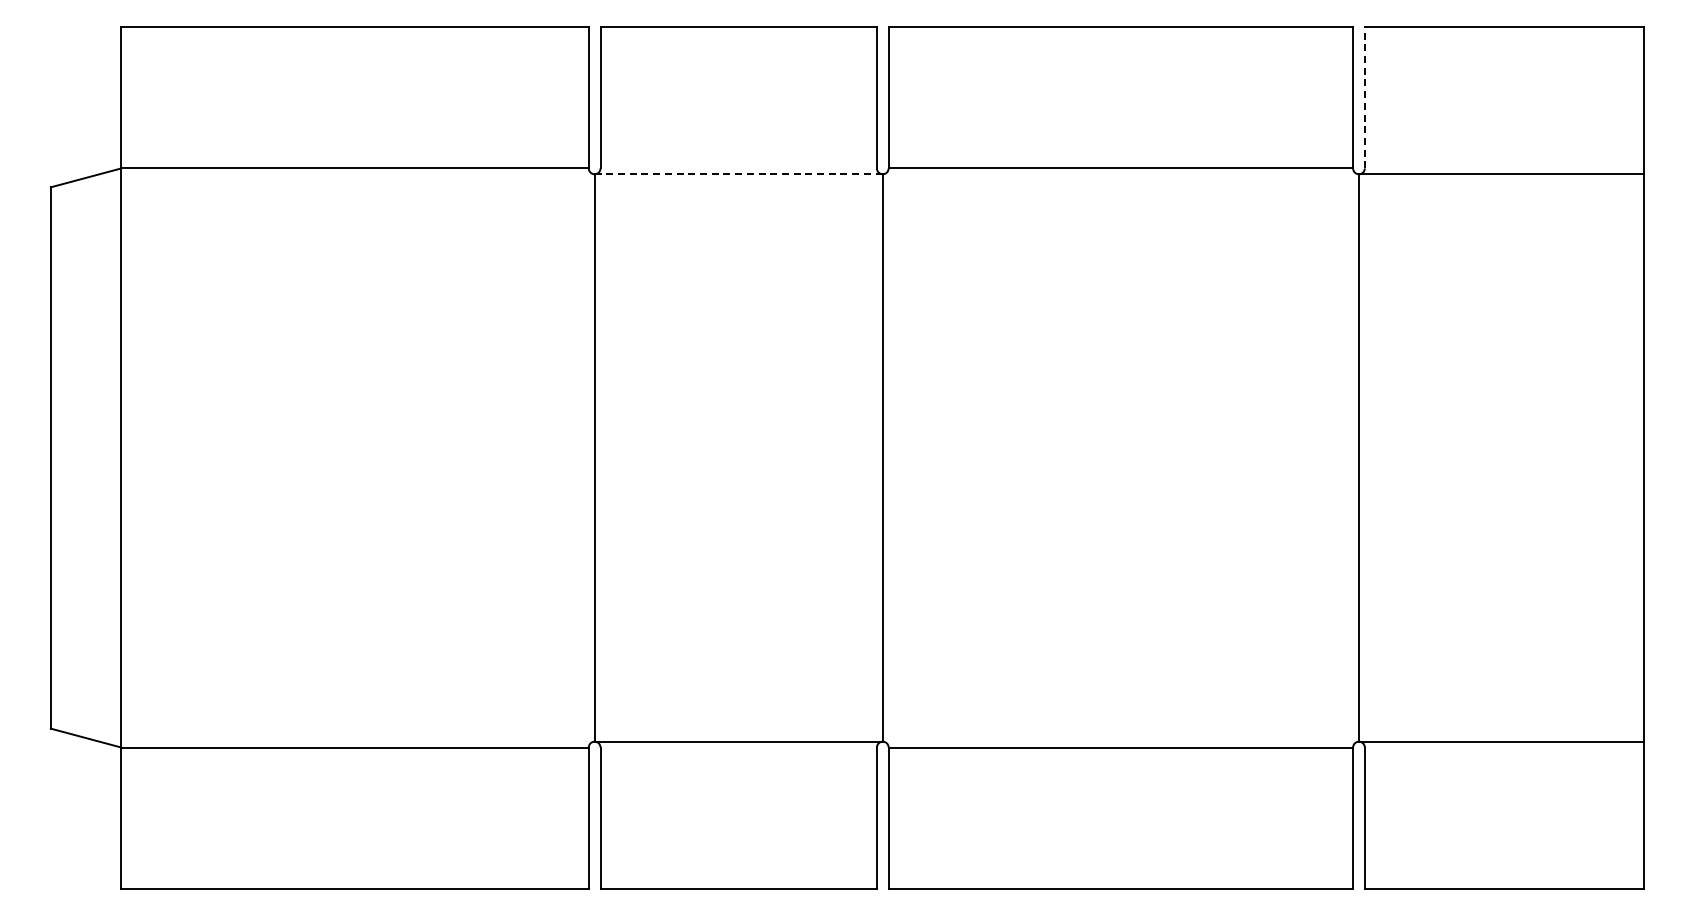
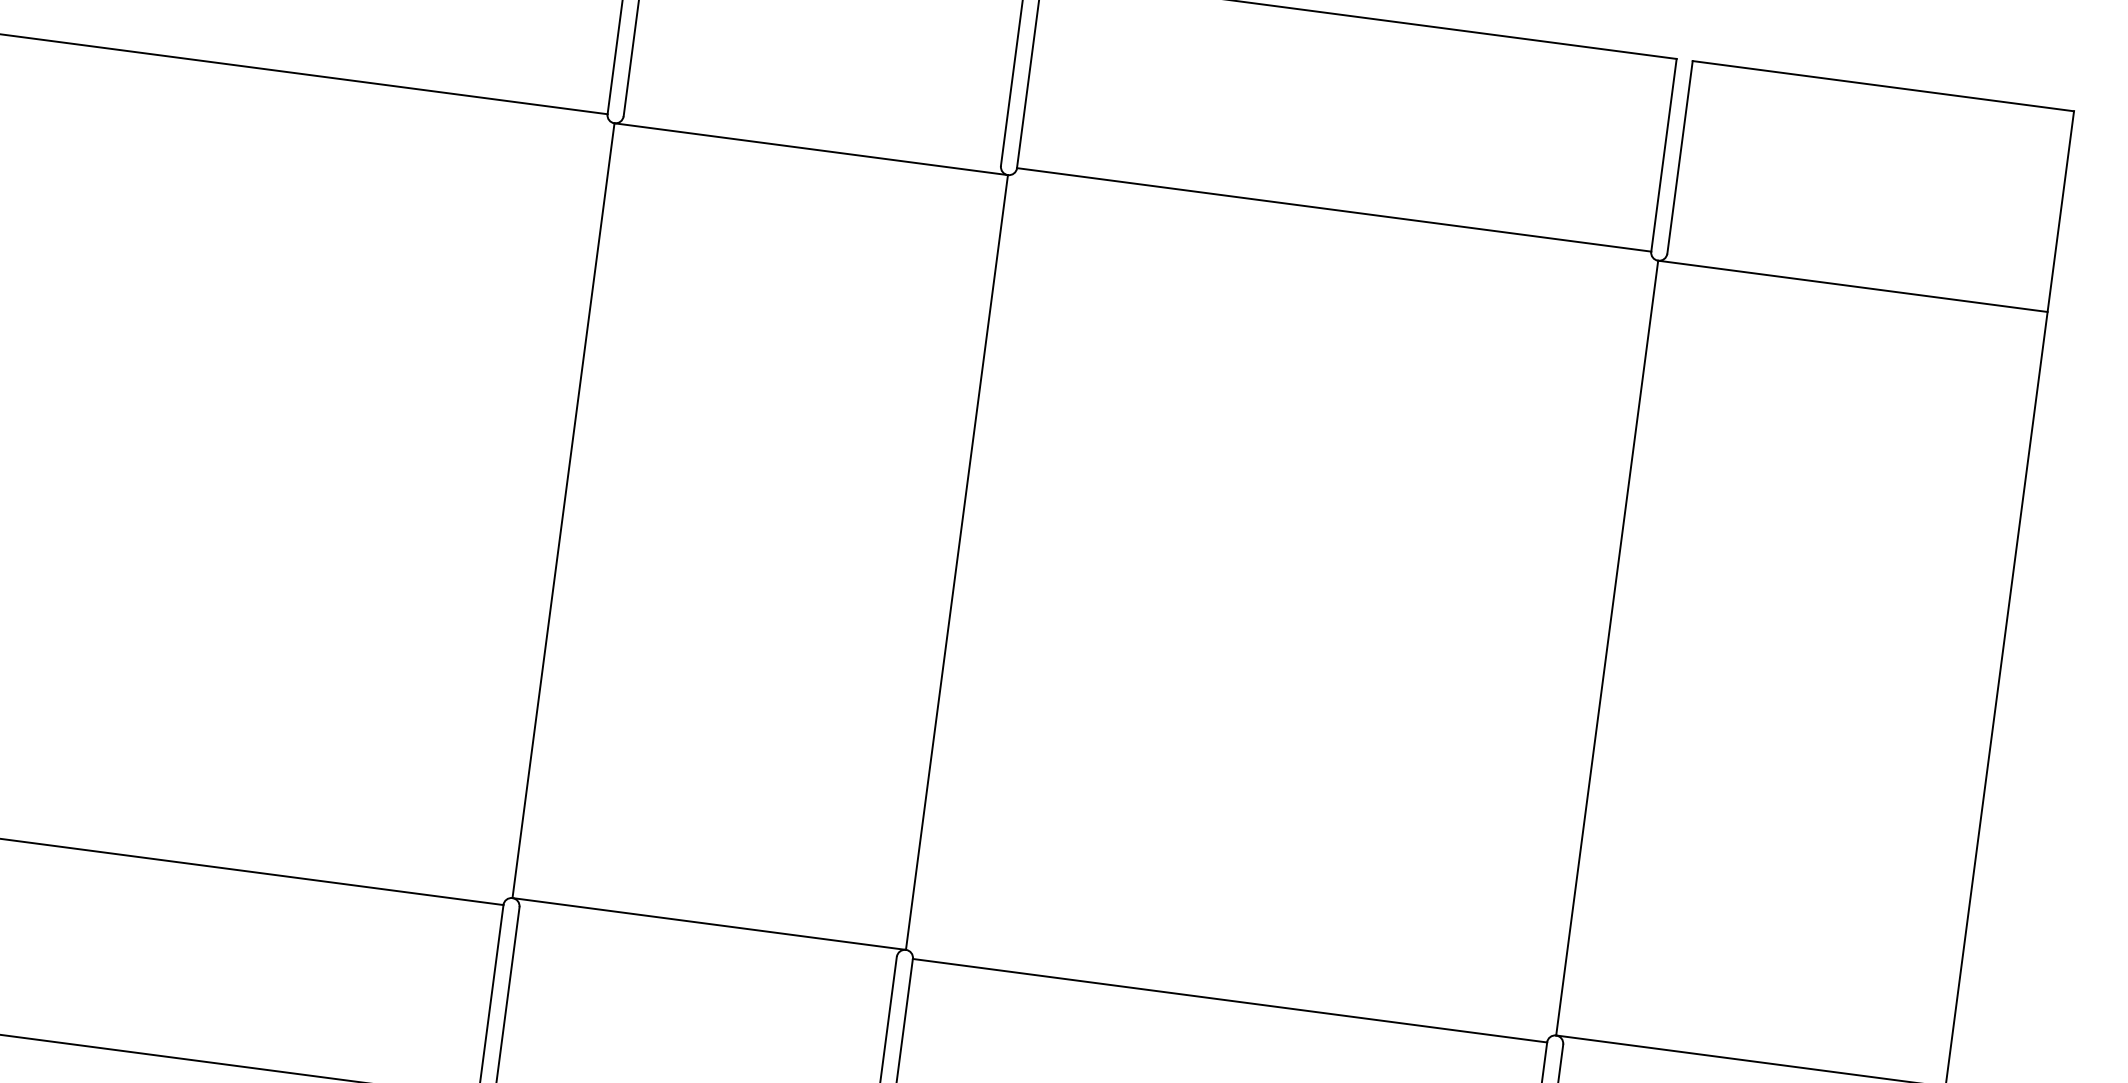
line: (1364, 97) -> (1679, 156), dashed -> solid
line: (739, 174) -> (812, 149), dashed -> solid

